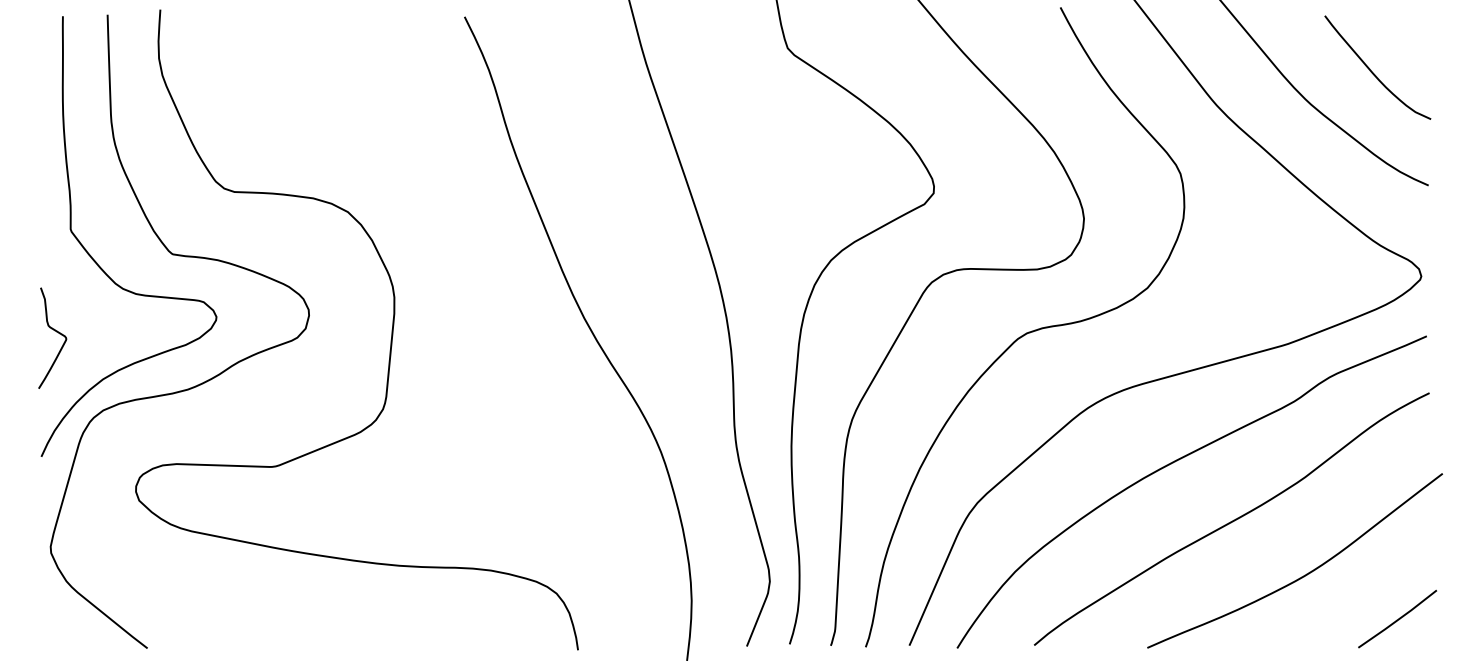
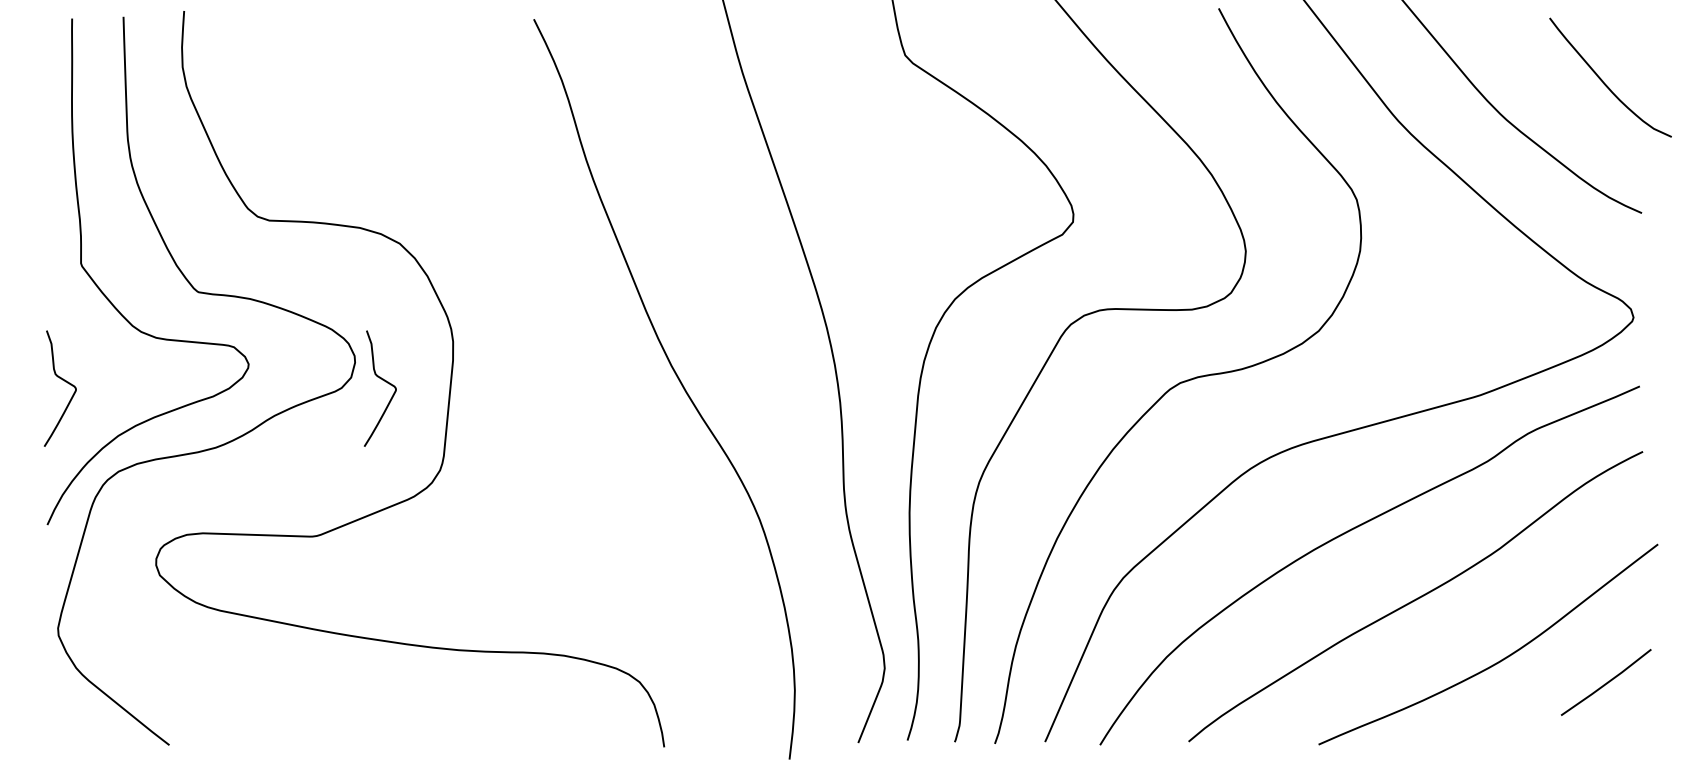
curve: (1372, 71) -> (1604, 82), moved
curve: (335, 332) -> (385, 382), added
line: (1397, 619) -> (1606, 682), moved

